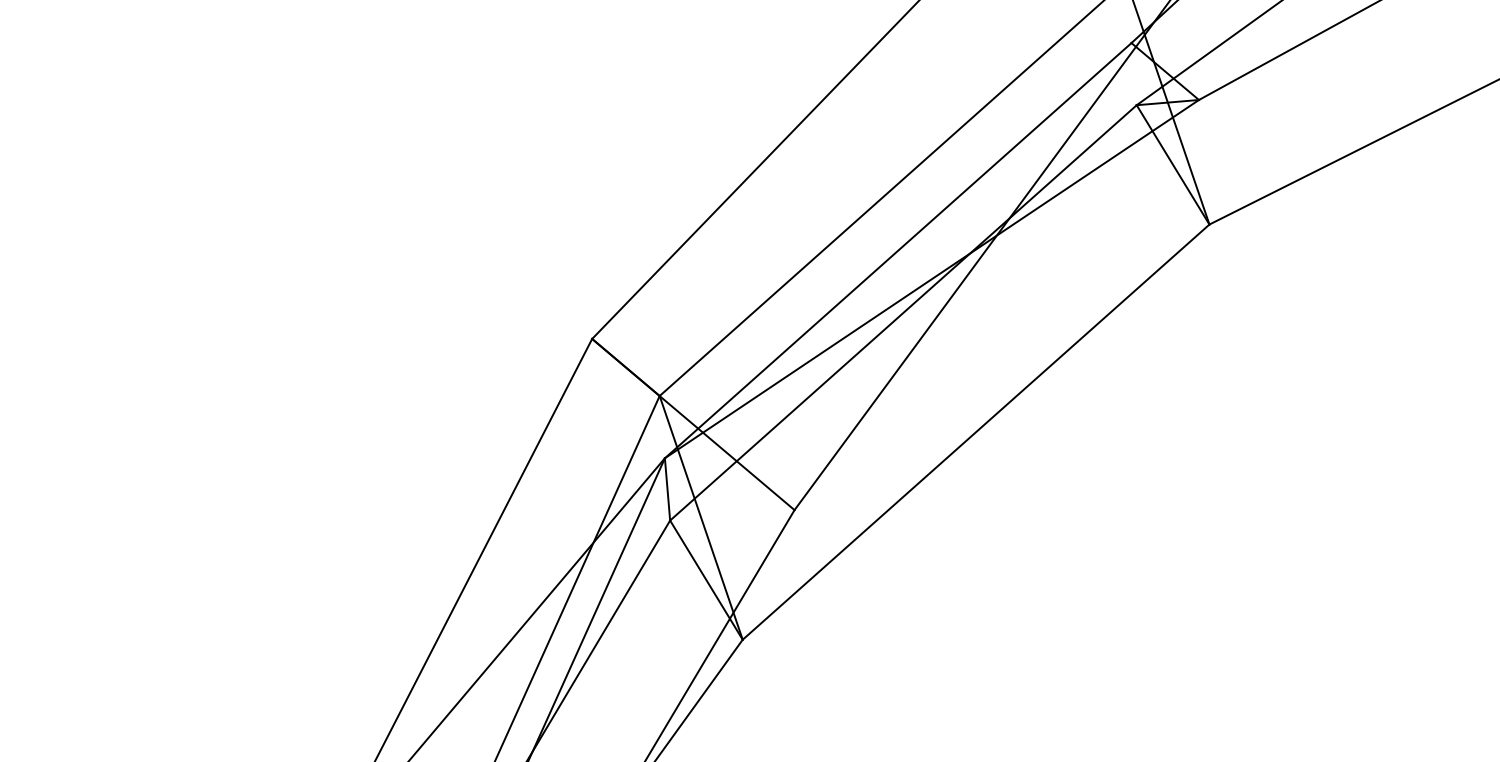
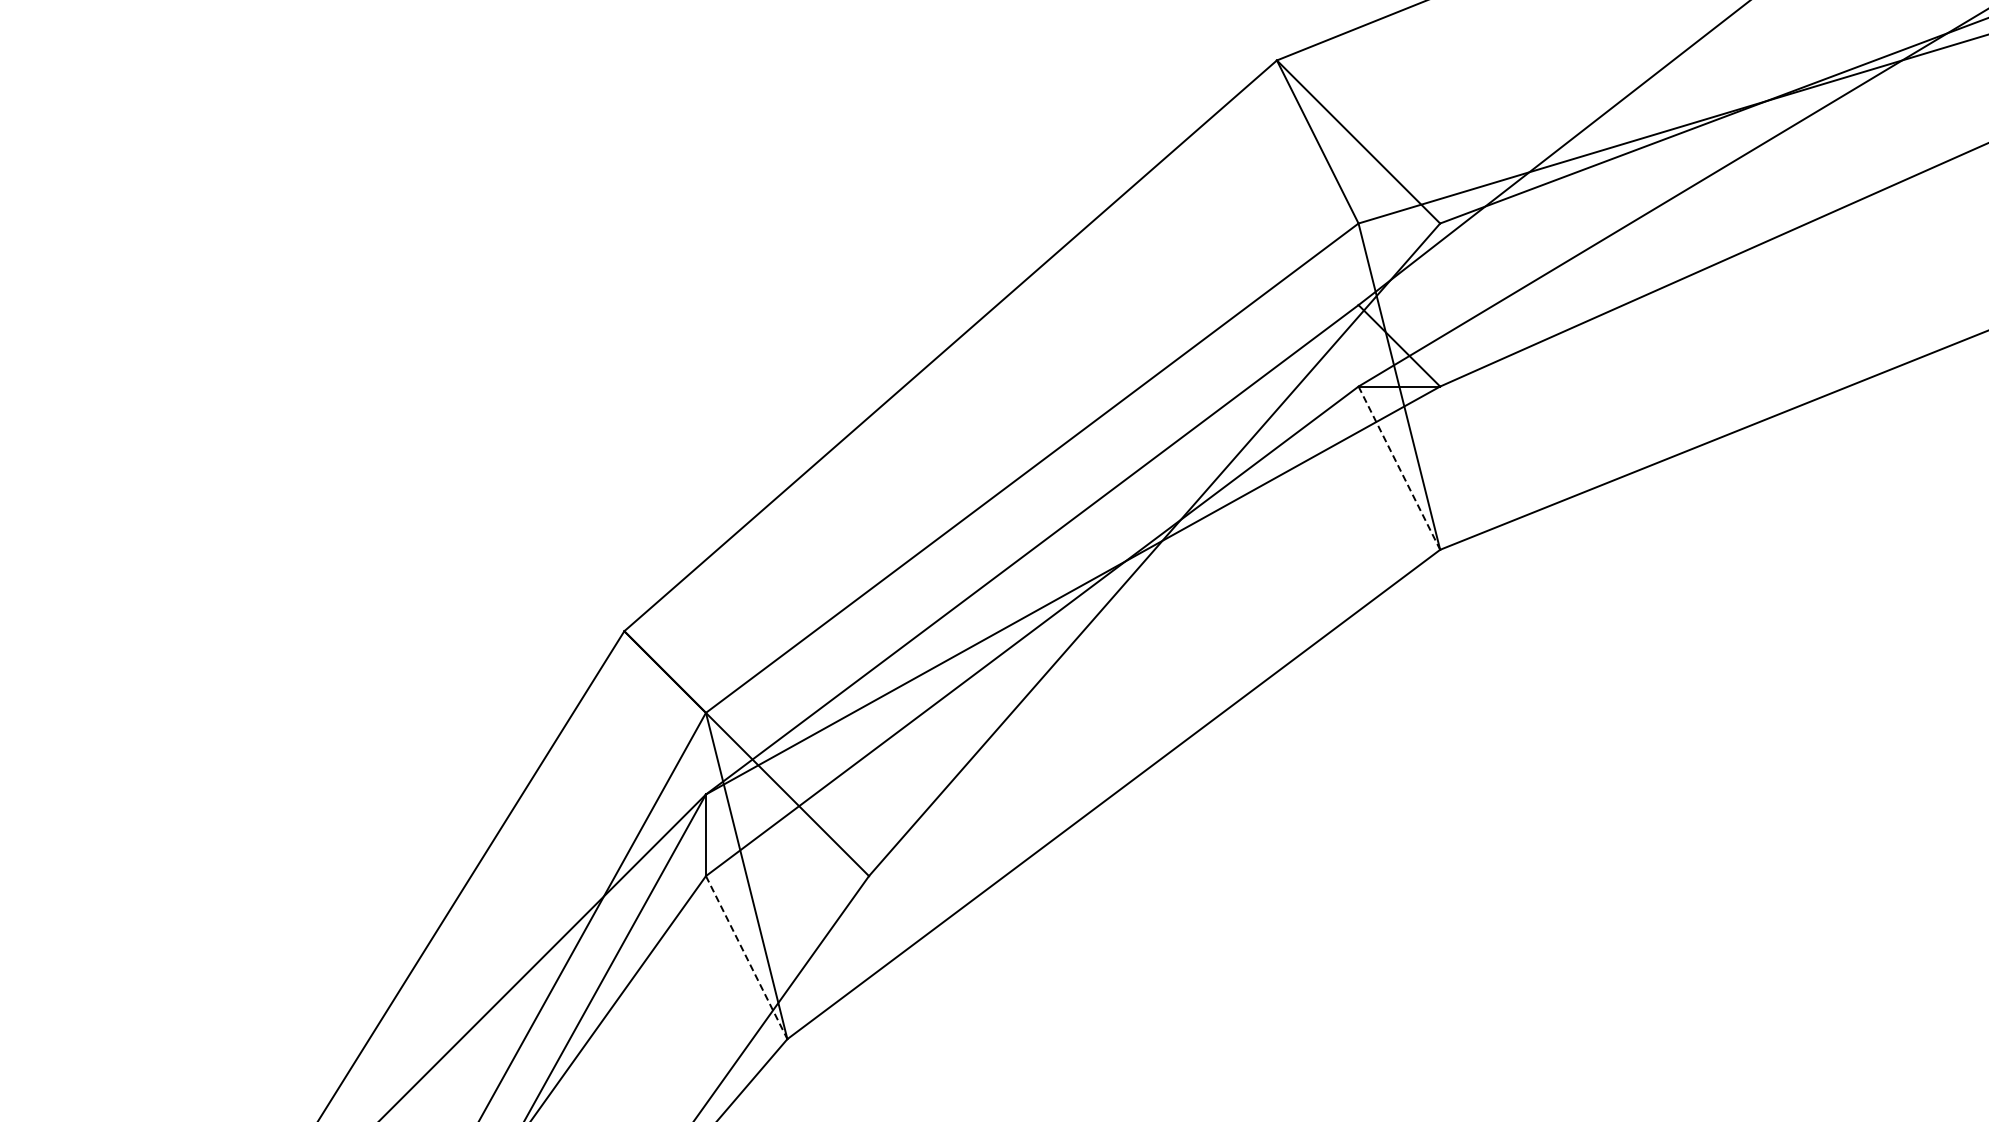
line: (1173, 165) -> (1399, 468), solid -> dashed
line: (706, 580) -> (746, 958), solid -> dashed

